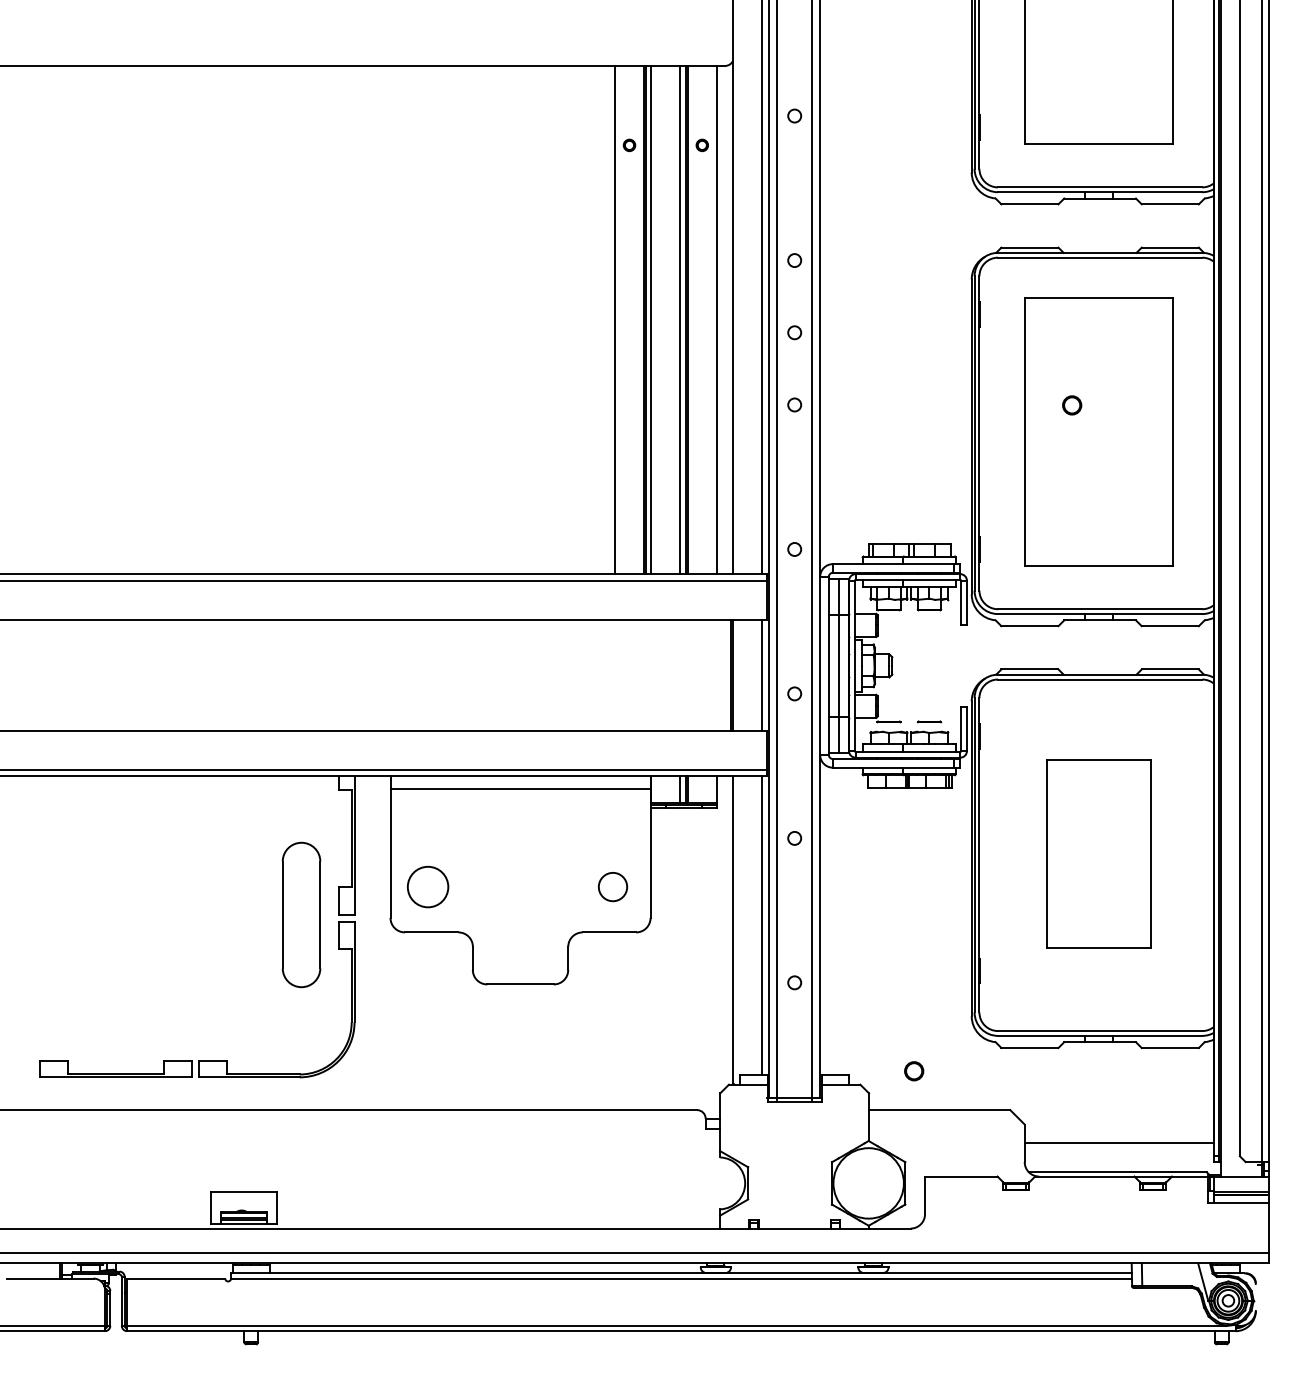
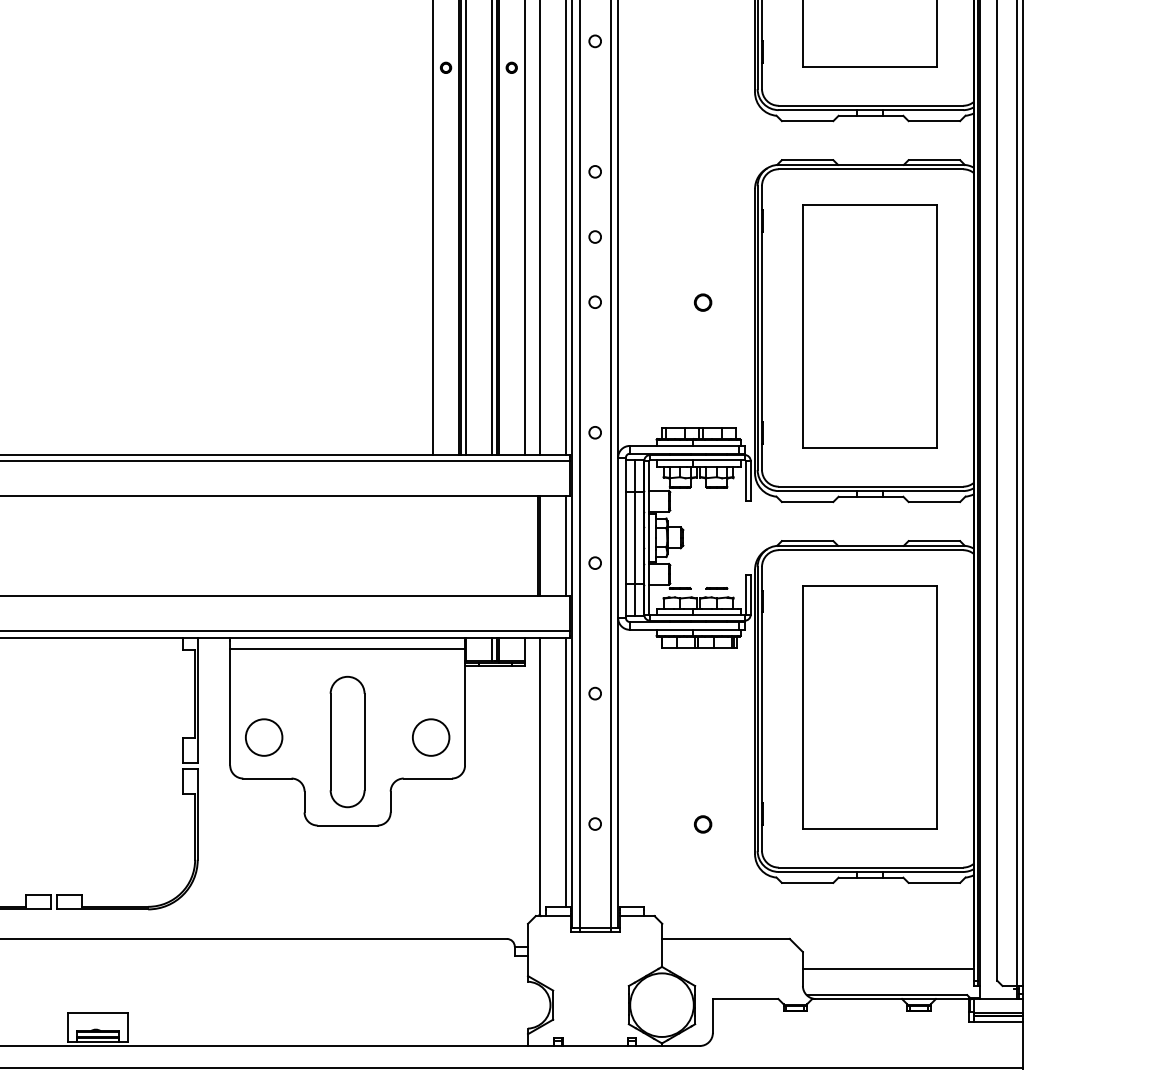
circle: (1072, 405) -> (703, 302), moved
part: (1098, 853) -> (869, 707), size x1.43
circle: (612, 886) -> (430, 737), size x1.43
part: (301, 914) -> (347, 741), moved
circle: (914, 1071) -> (703, 824), moved

